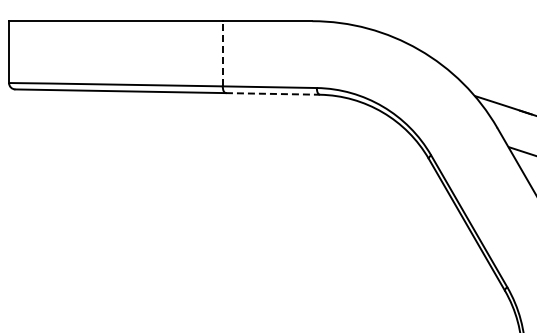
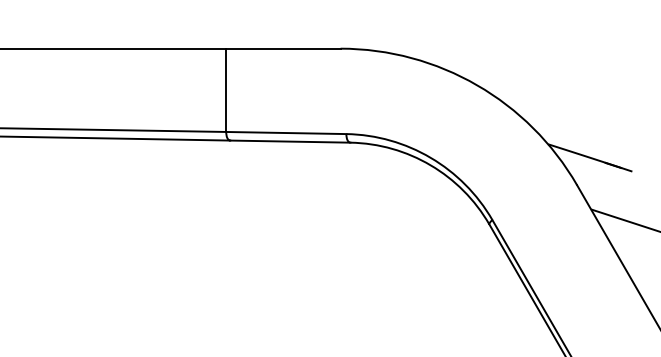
line: (222, 53) -> (225, 89), dashed -> solid
line: (273, 93) -> (290, 141), dashed -> solid

